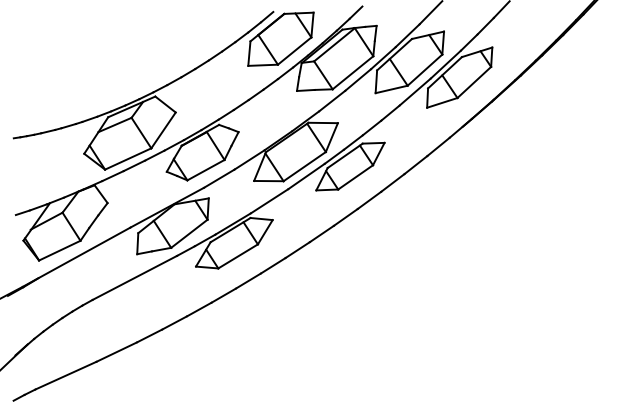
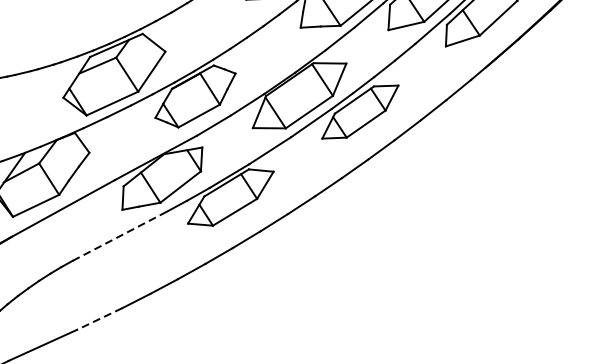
line: (134, 277) -> (119, 235), solid -> dashed
line: (116, 352) -> (99, 319), solid -> dashed

